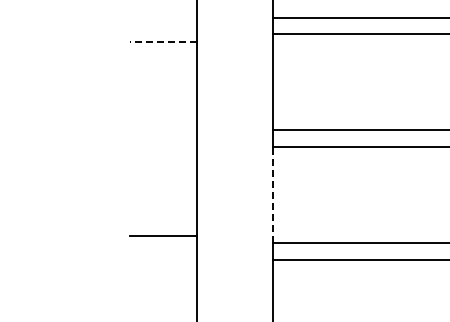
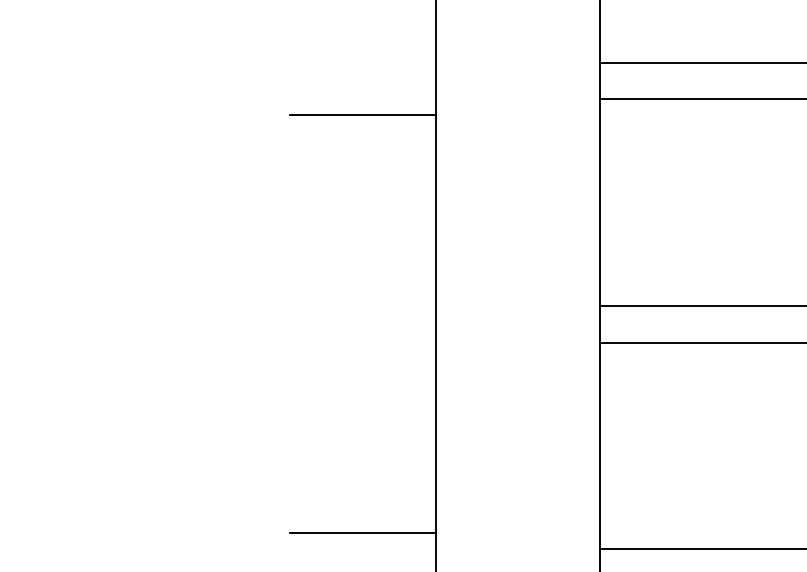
line: (163, 41) -> (363, 114), dashed -> solid
line: (273, 195) -> (600, 446), dashed -> solid

